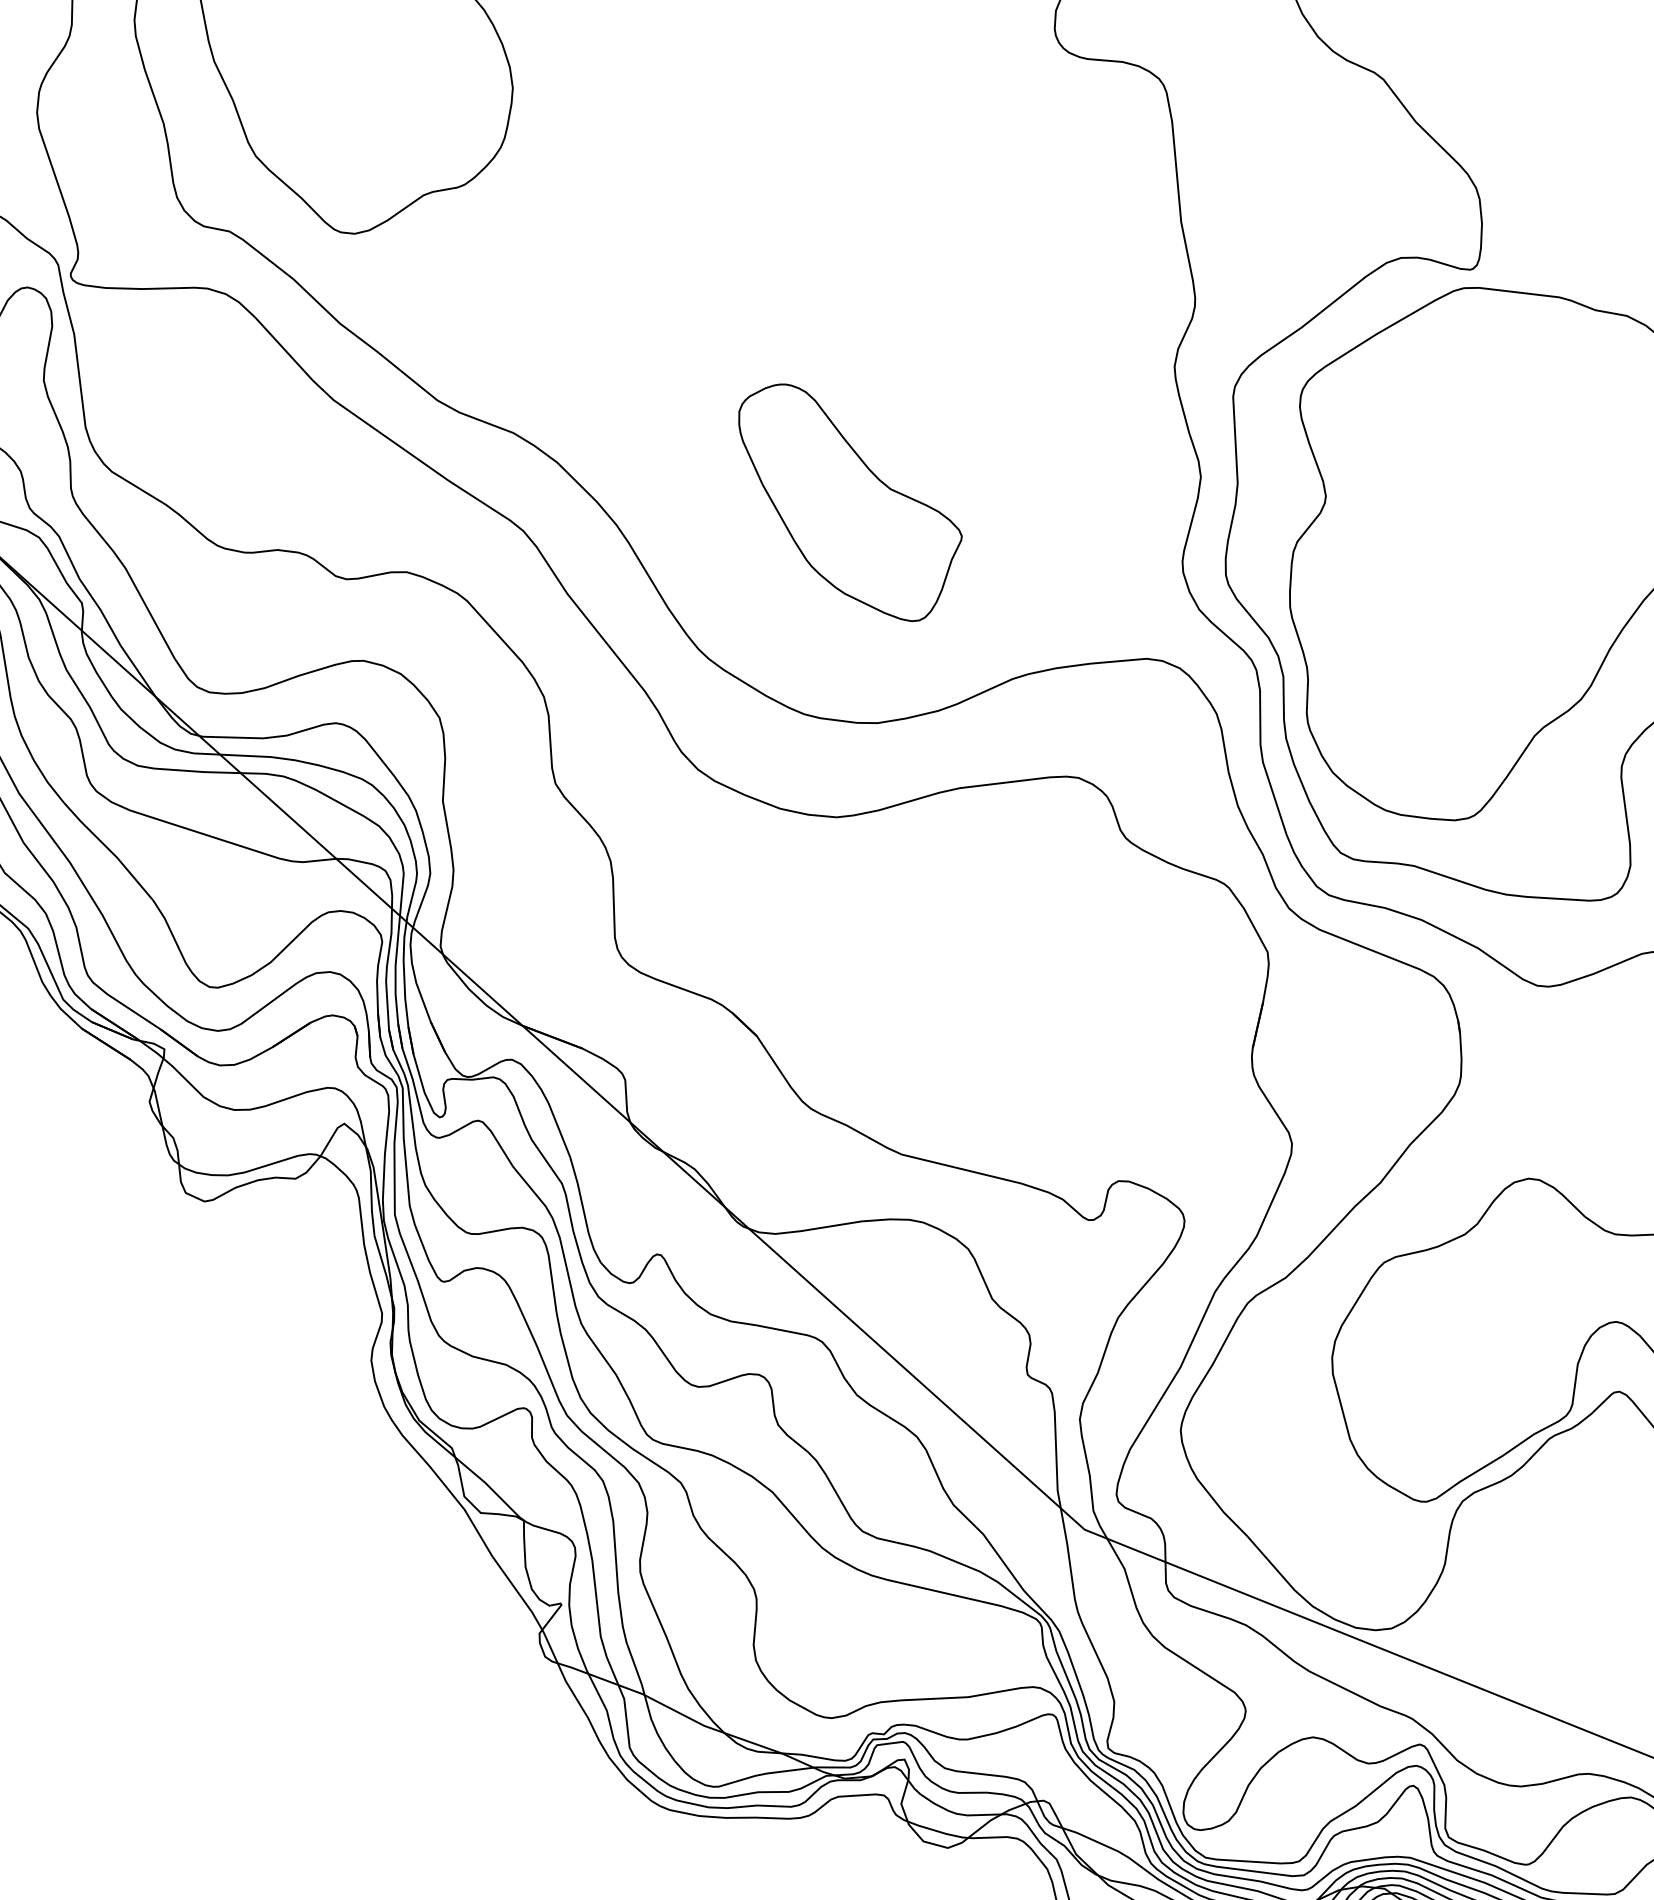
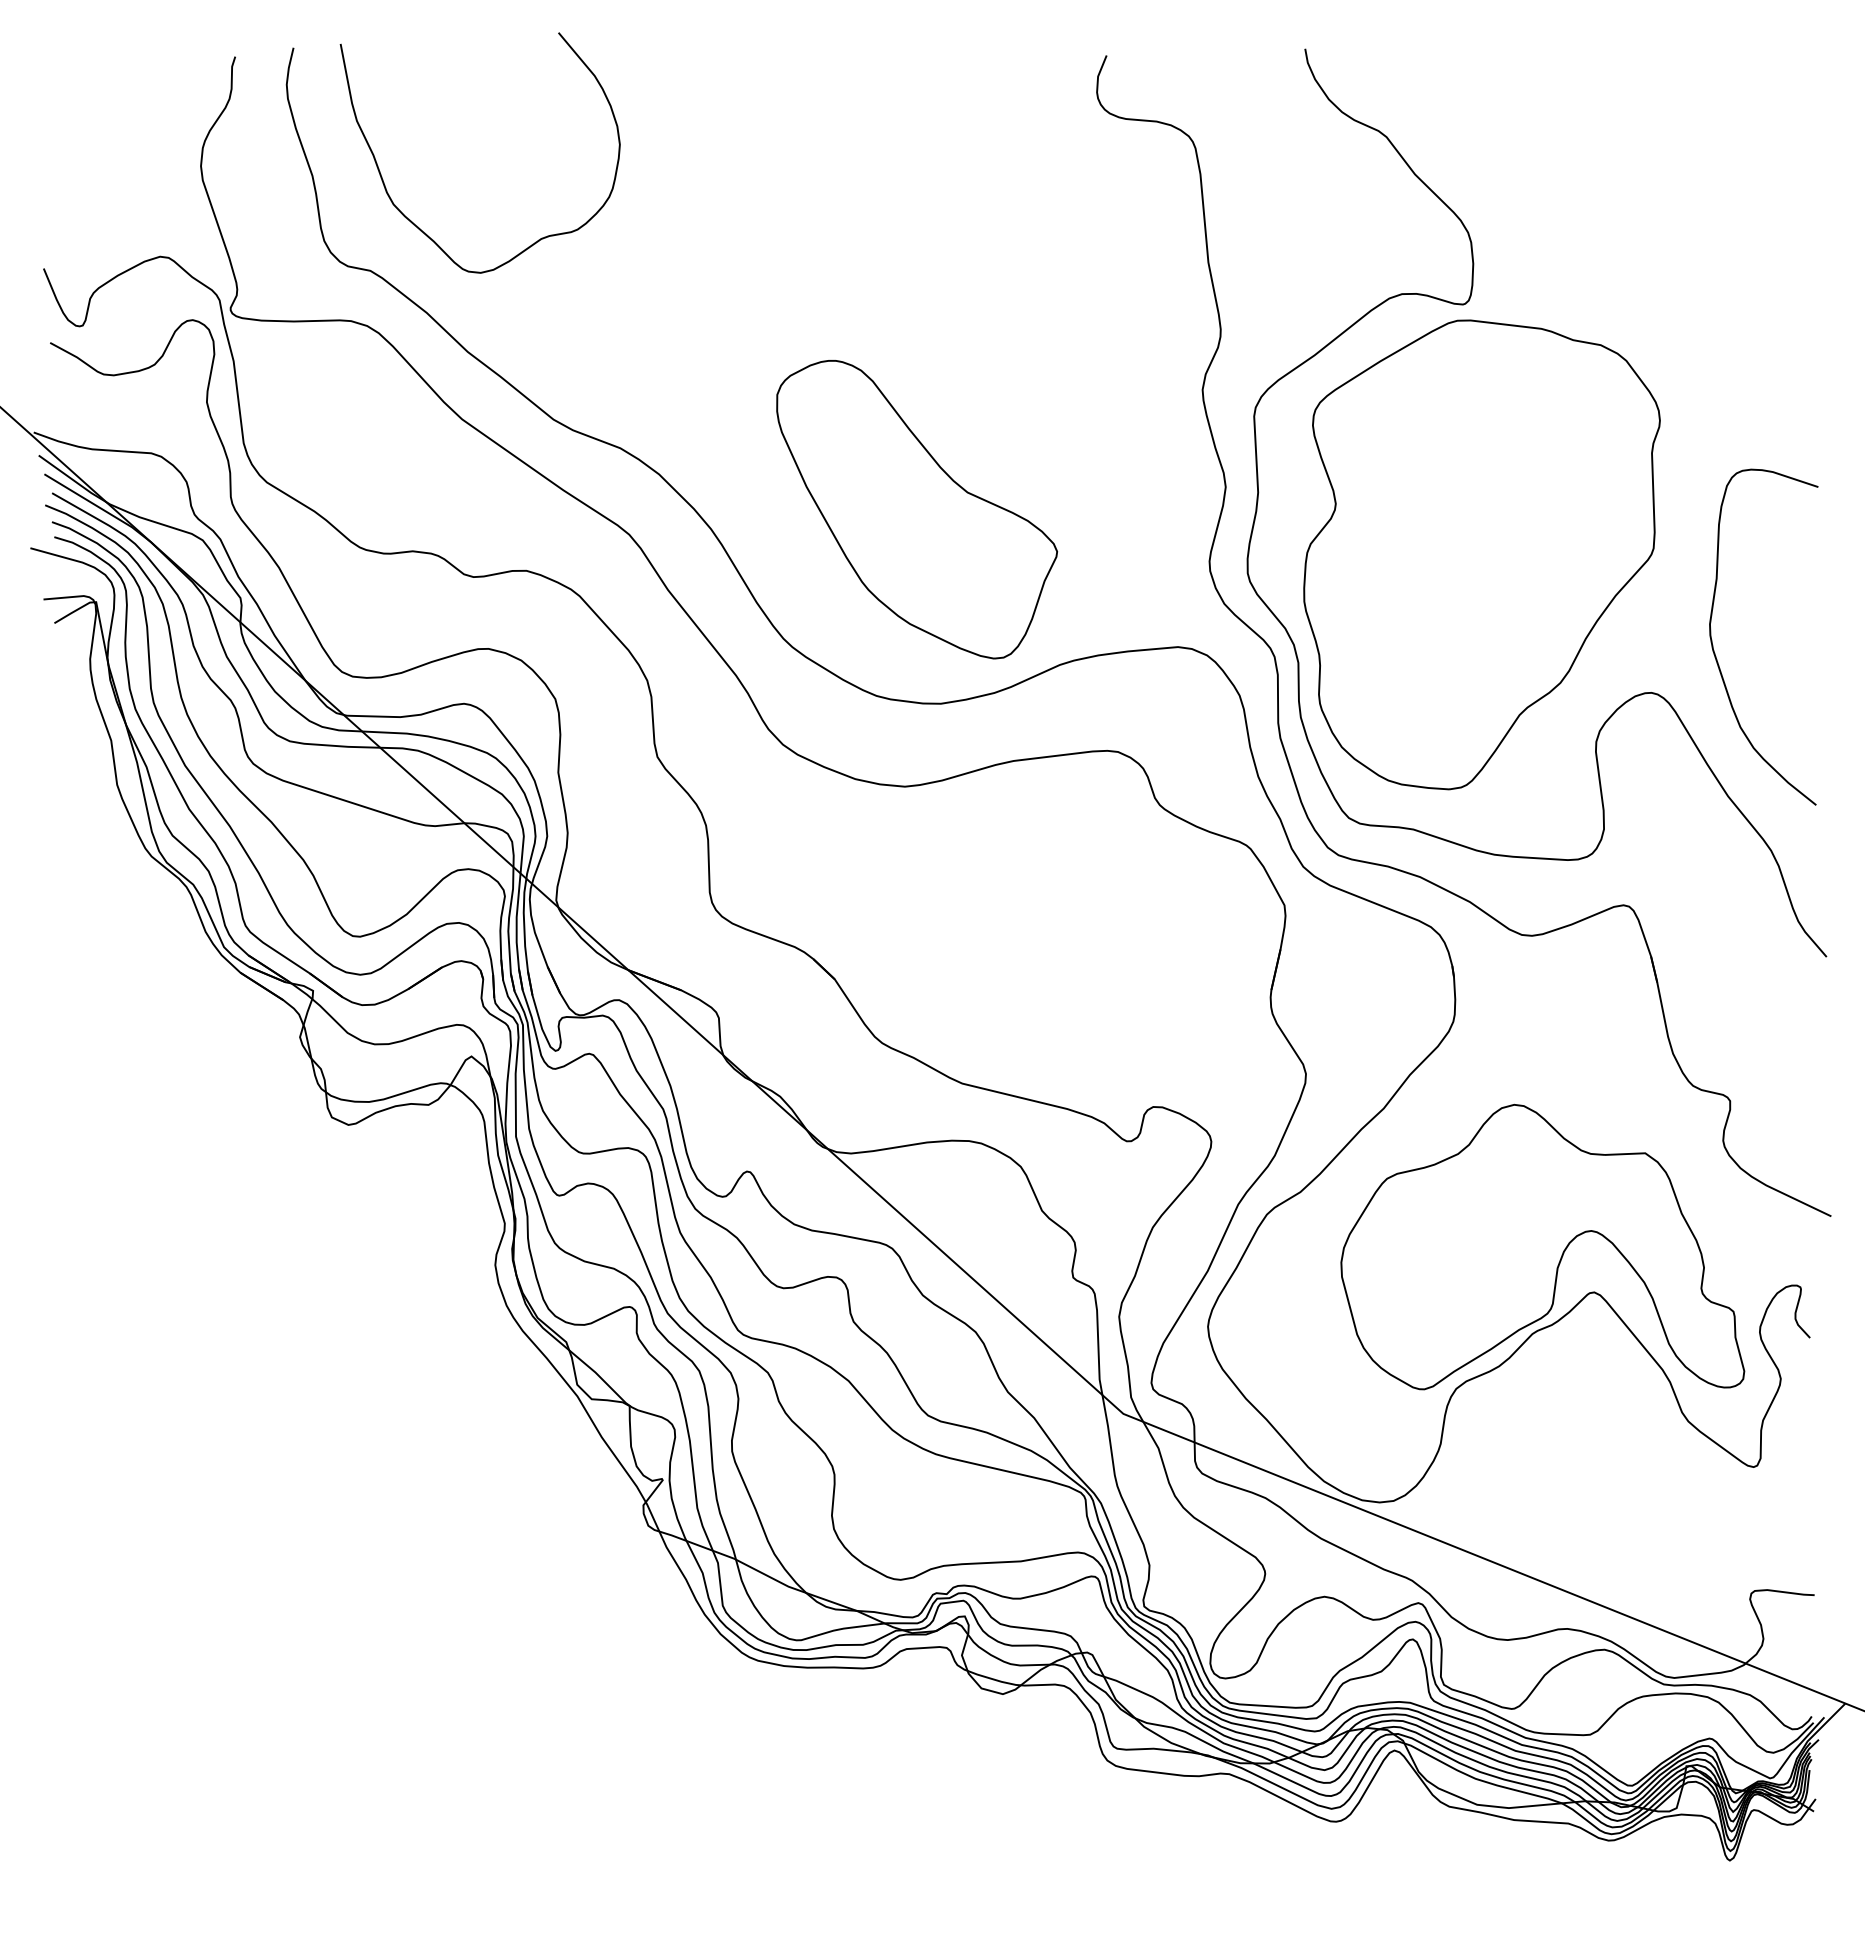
part: (850, 502) -> (917, 509), size x1.43

